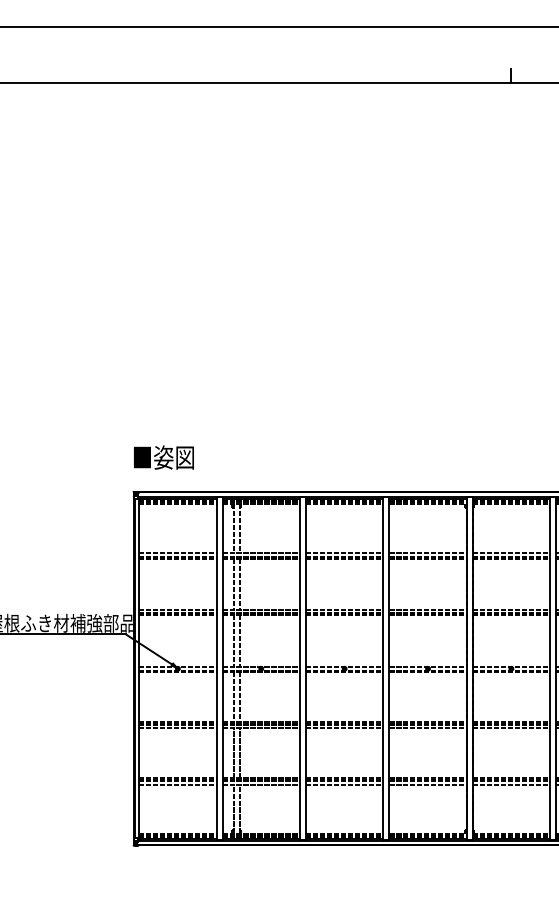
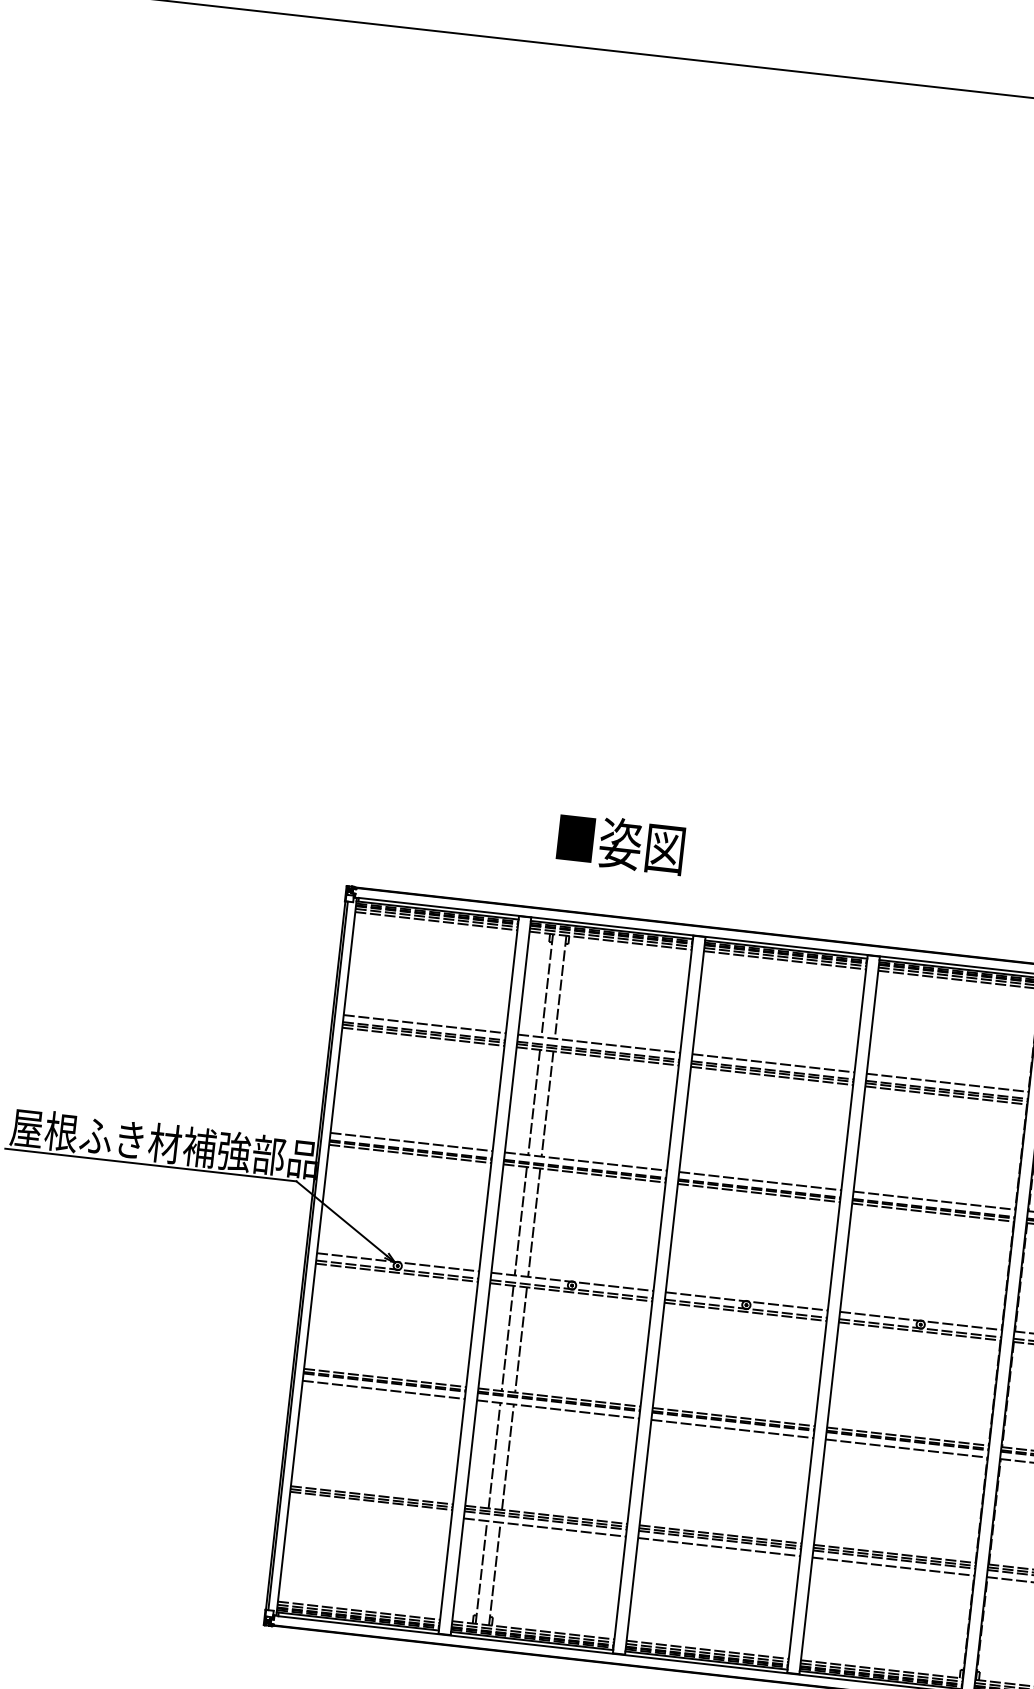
text: (163, 457) -> (619, 843), moved
line: (177, 784) -> (369, 1507), removed

